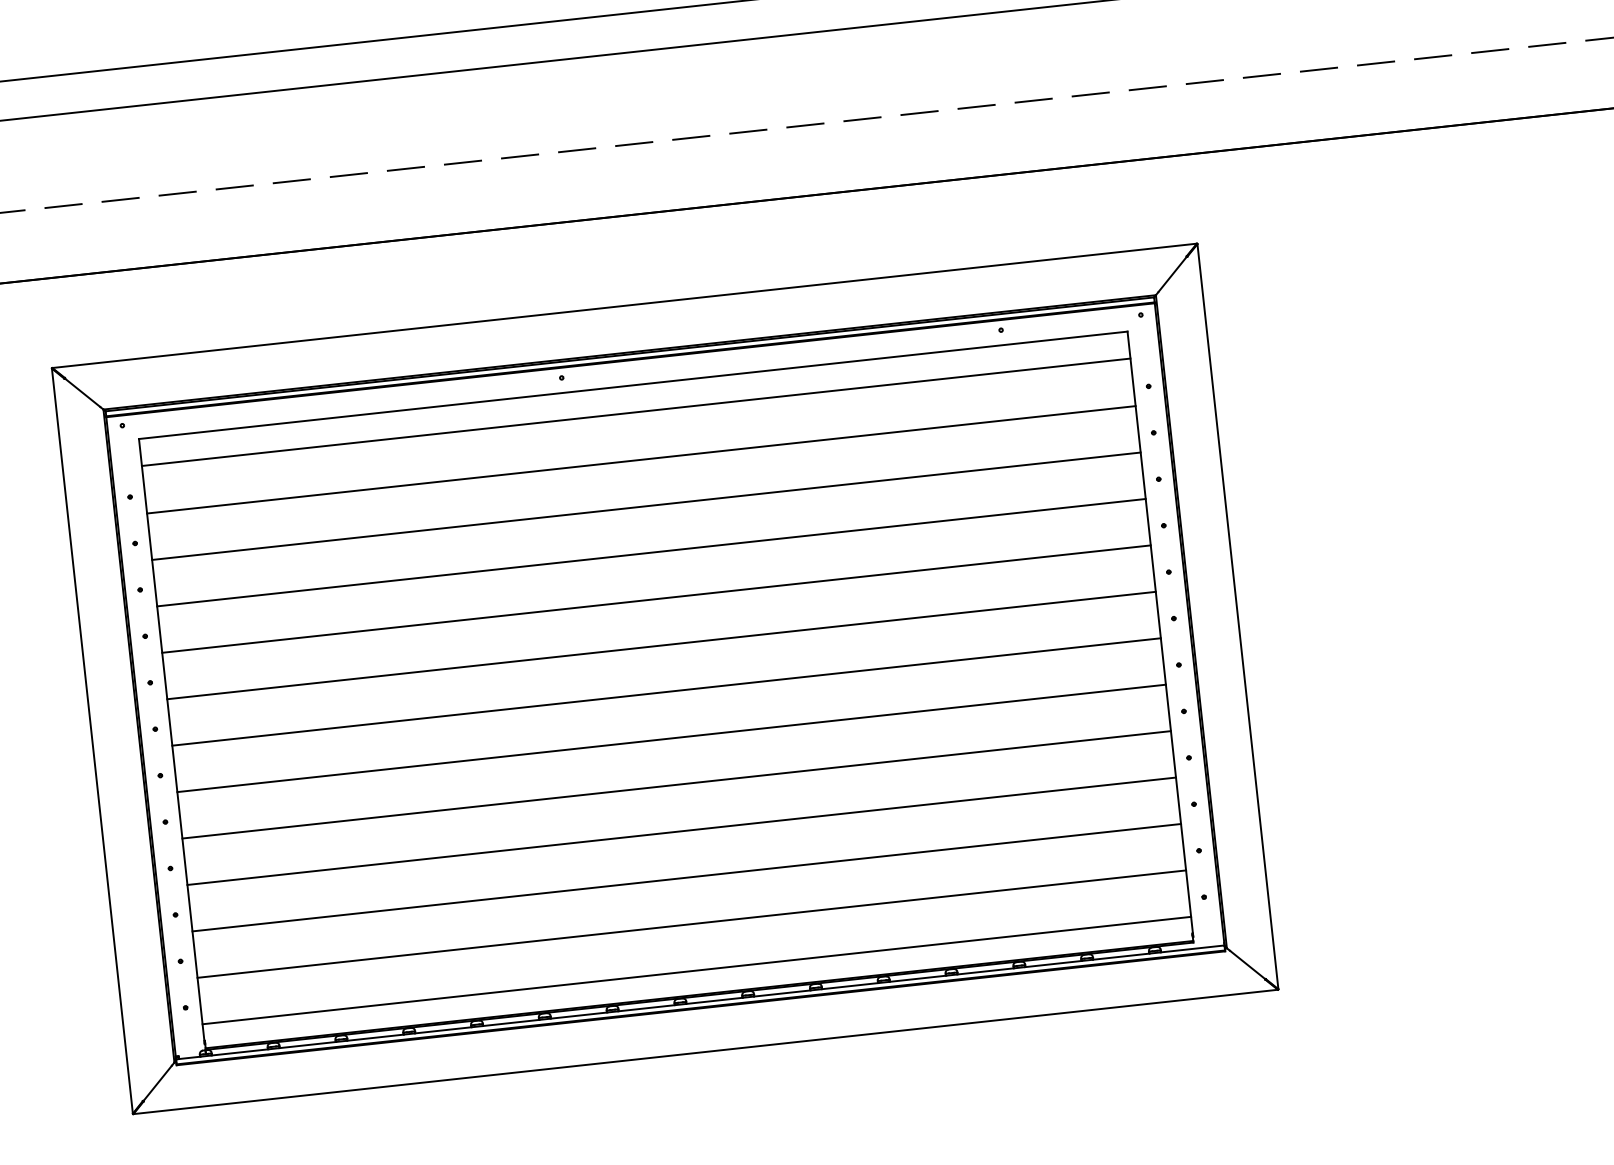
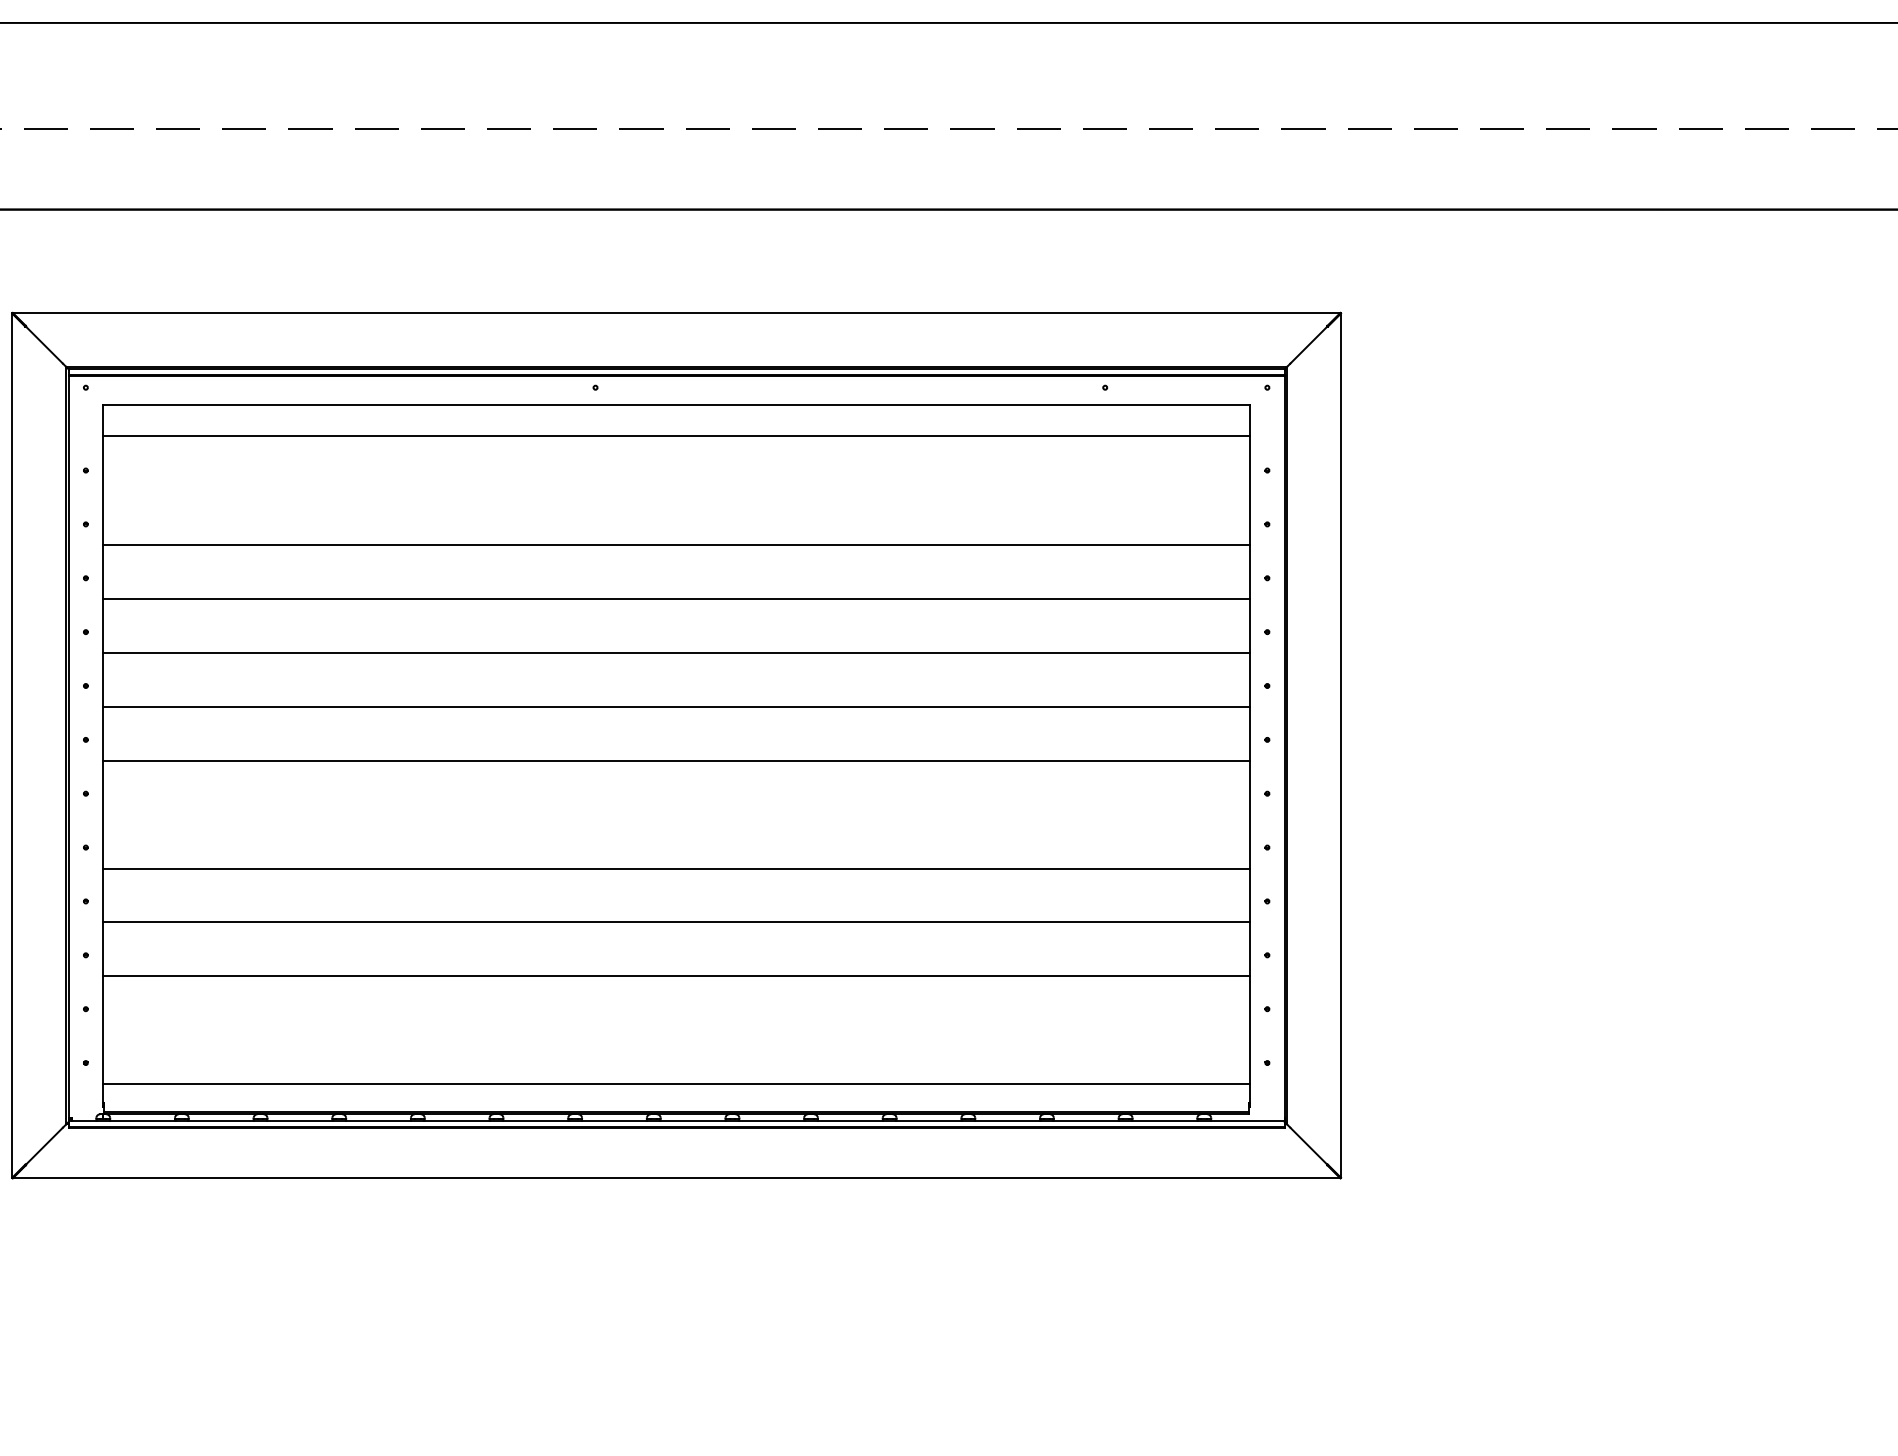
line: (641, 459) -> (676, 491), removed
line: (671, 738) -> (676, 814), removed
line: (691, 924) -> (676, 1030), removed

